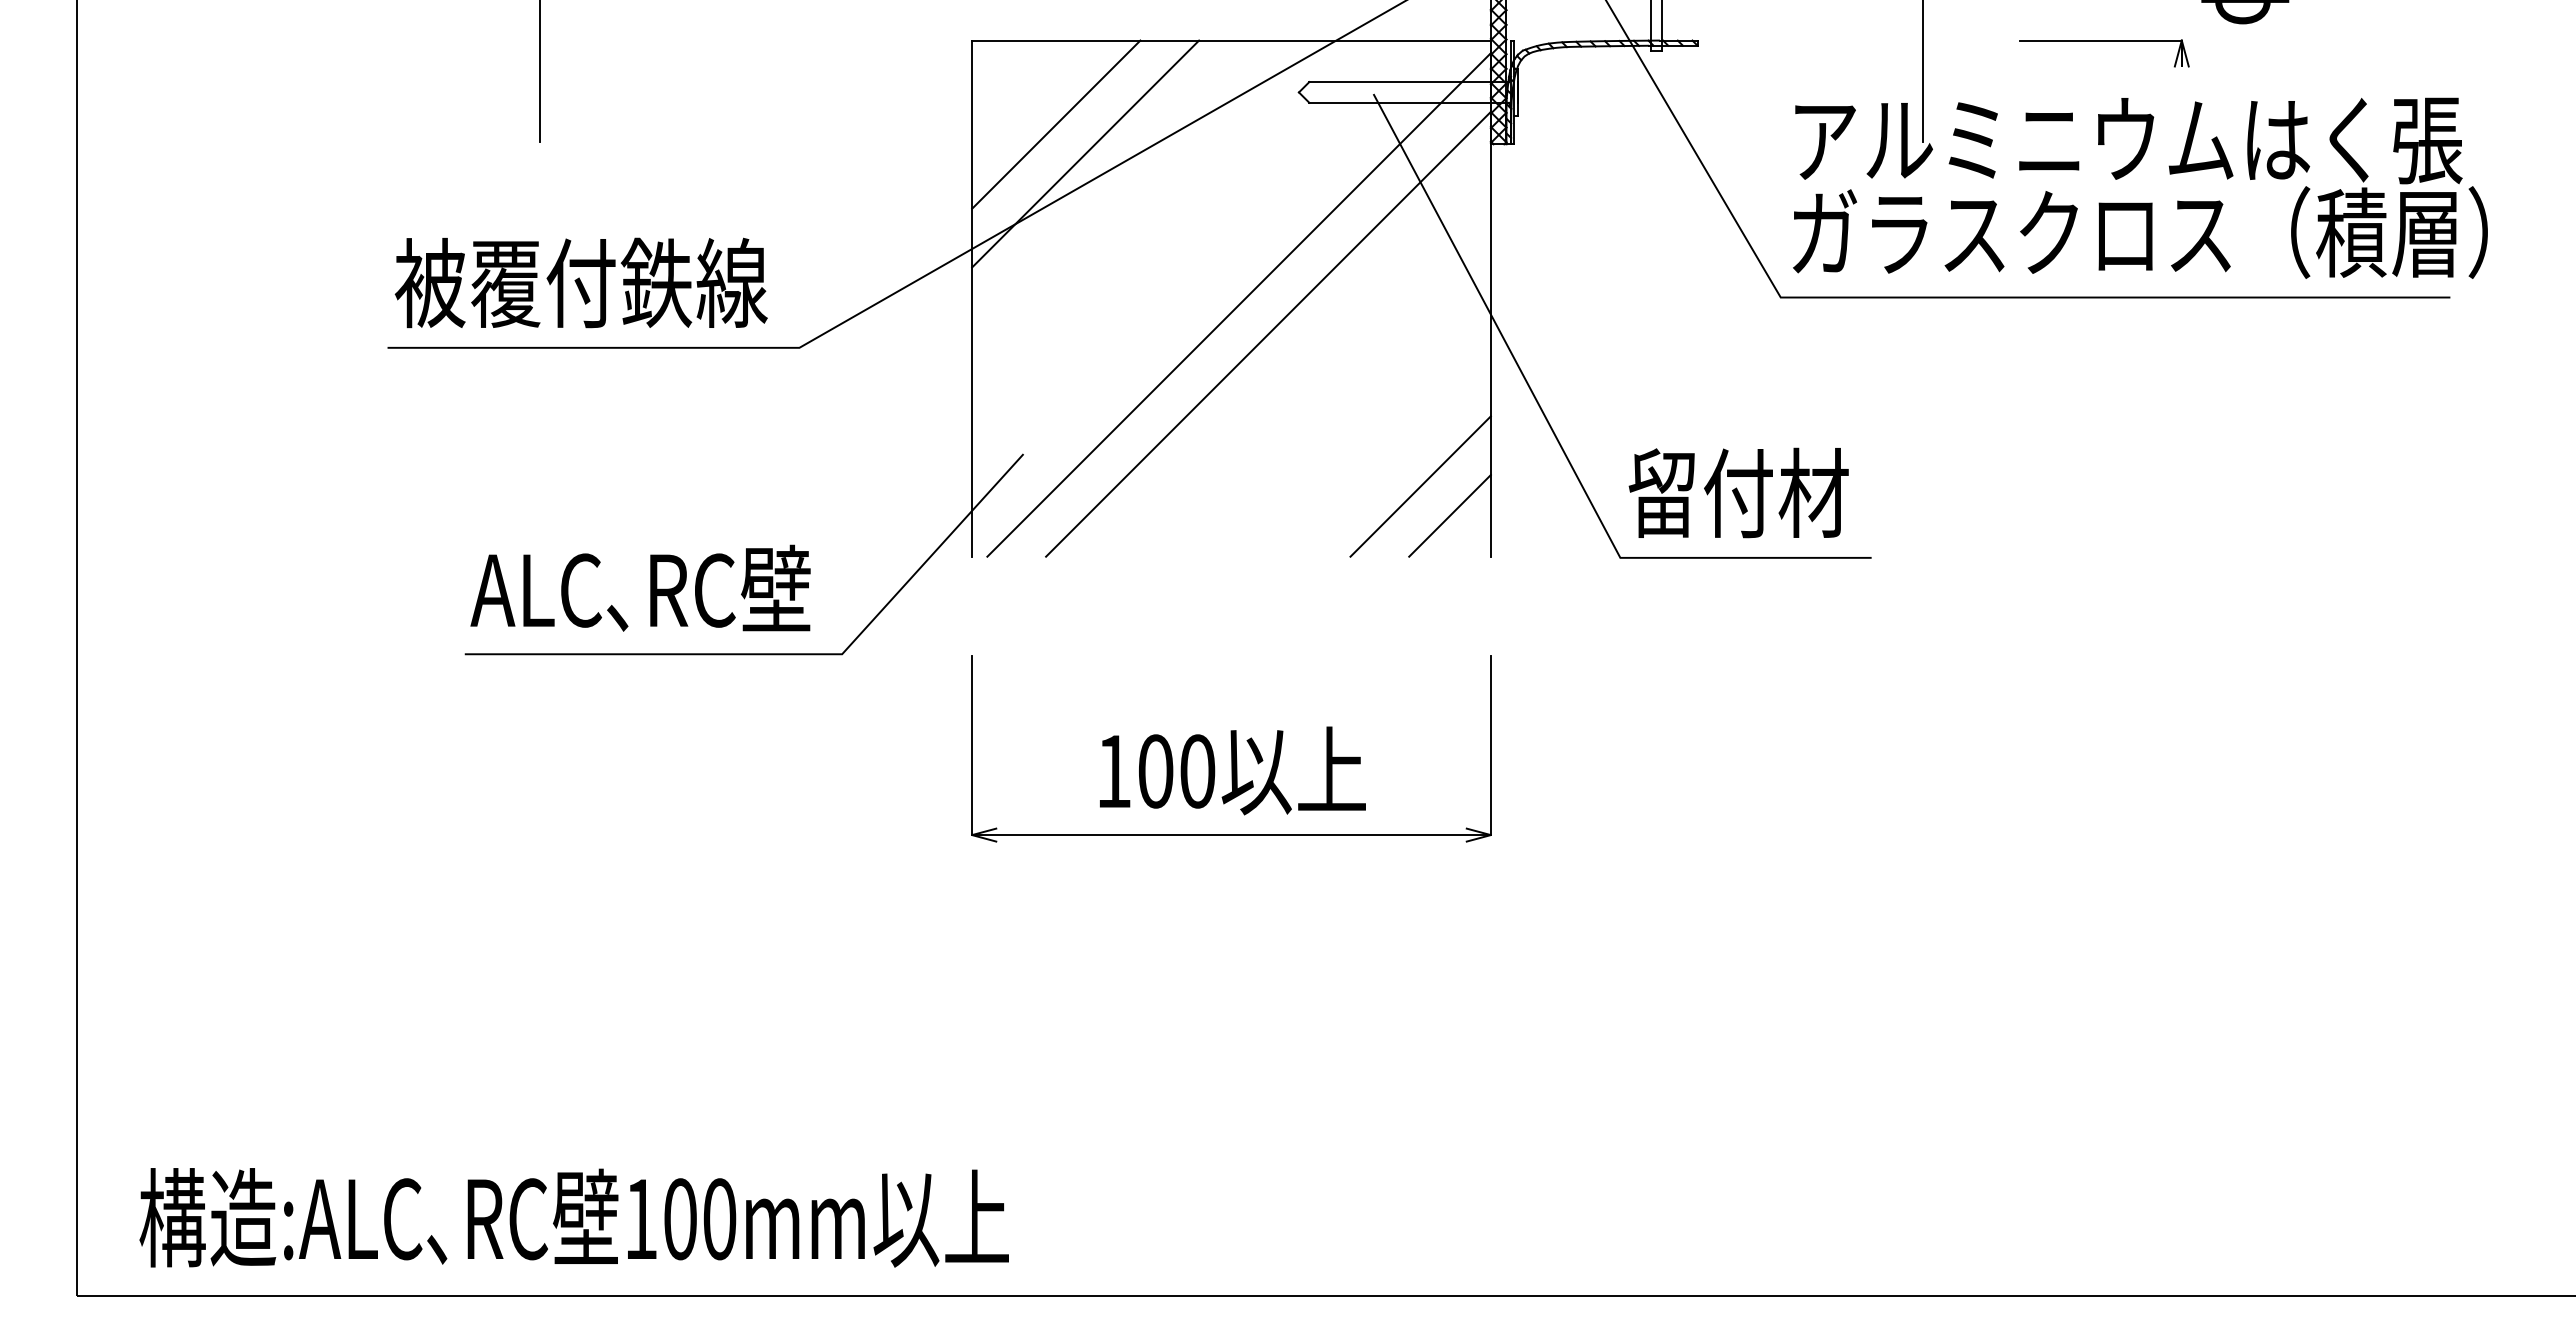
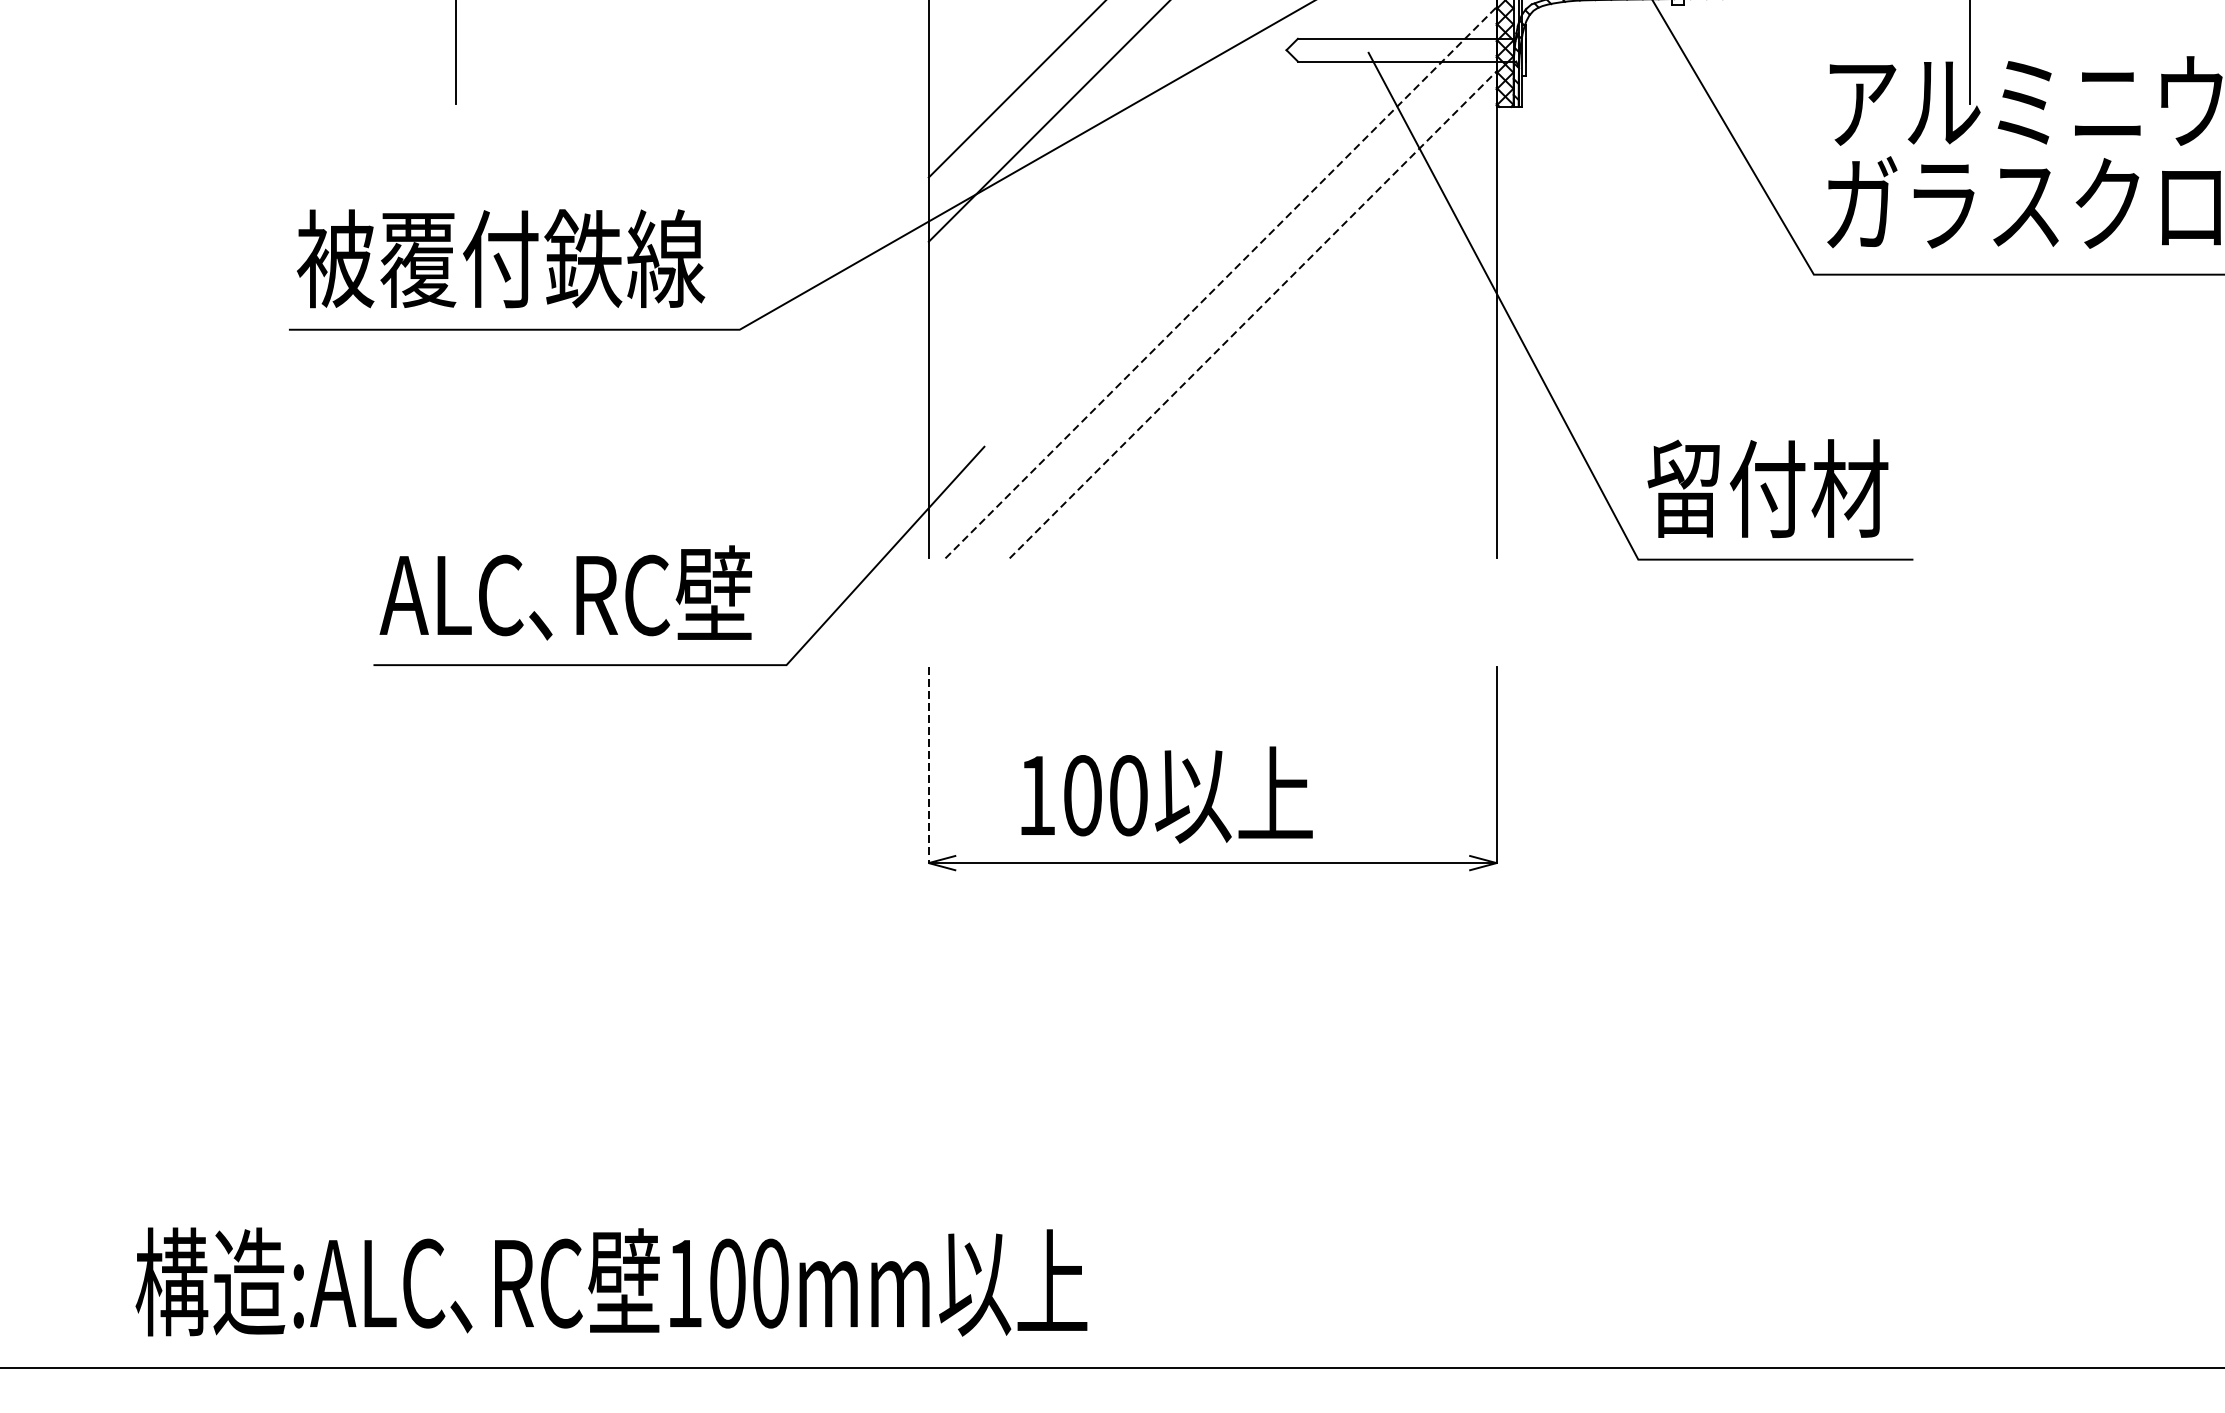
line: (1239, 304) -> (1221, 282), solid -> dashed
line: (1268, 334) -> (1253, 315), solid -> dashed
line: (1420, 486) -> (1419, 481), removed
line: (1449, 515) -> (1451, 513), removed
line: (972, 745) -> (929, 765), solid -> dashed
text: (1232, 770) -> (1166, 794), moved
text: (573, 1217) -> (610, 1281), moved

